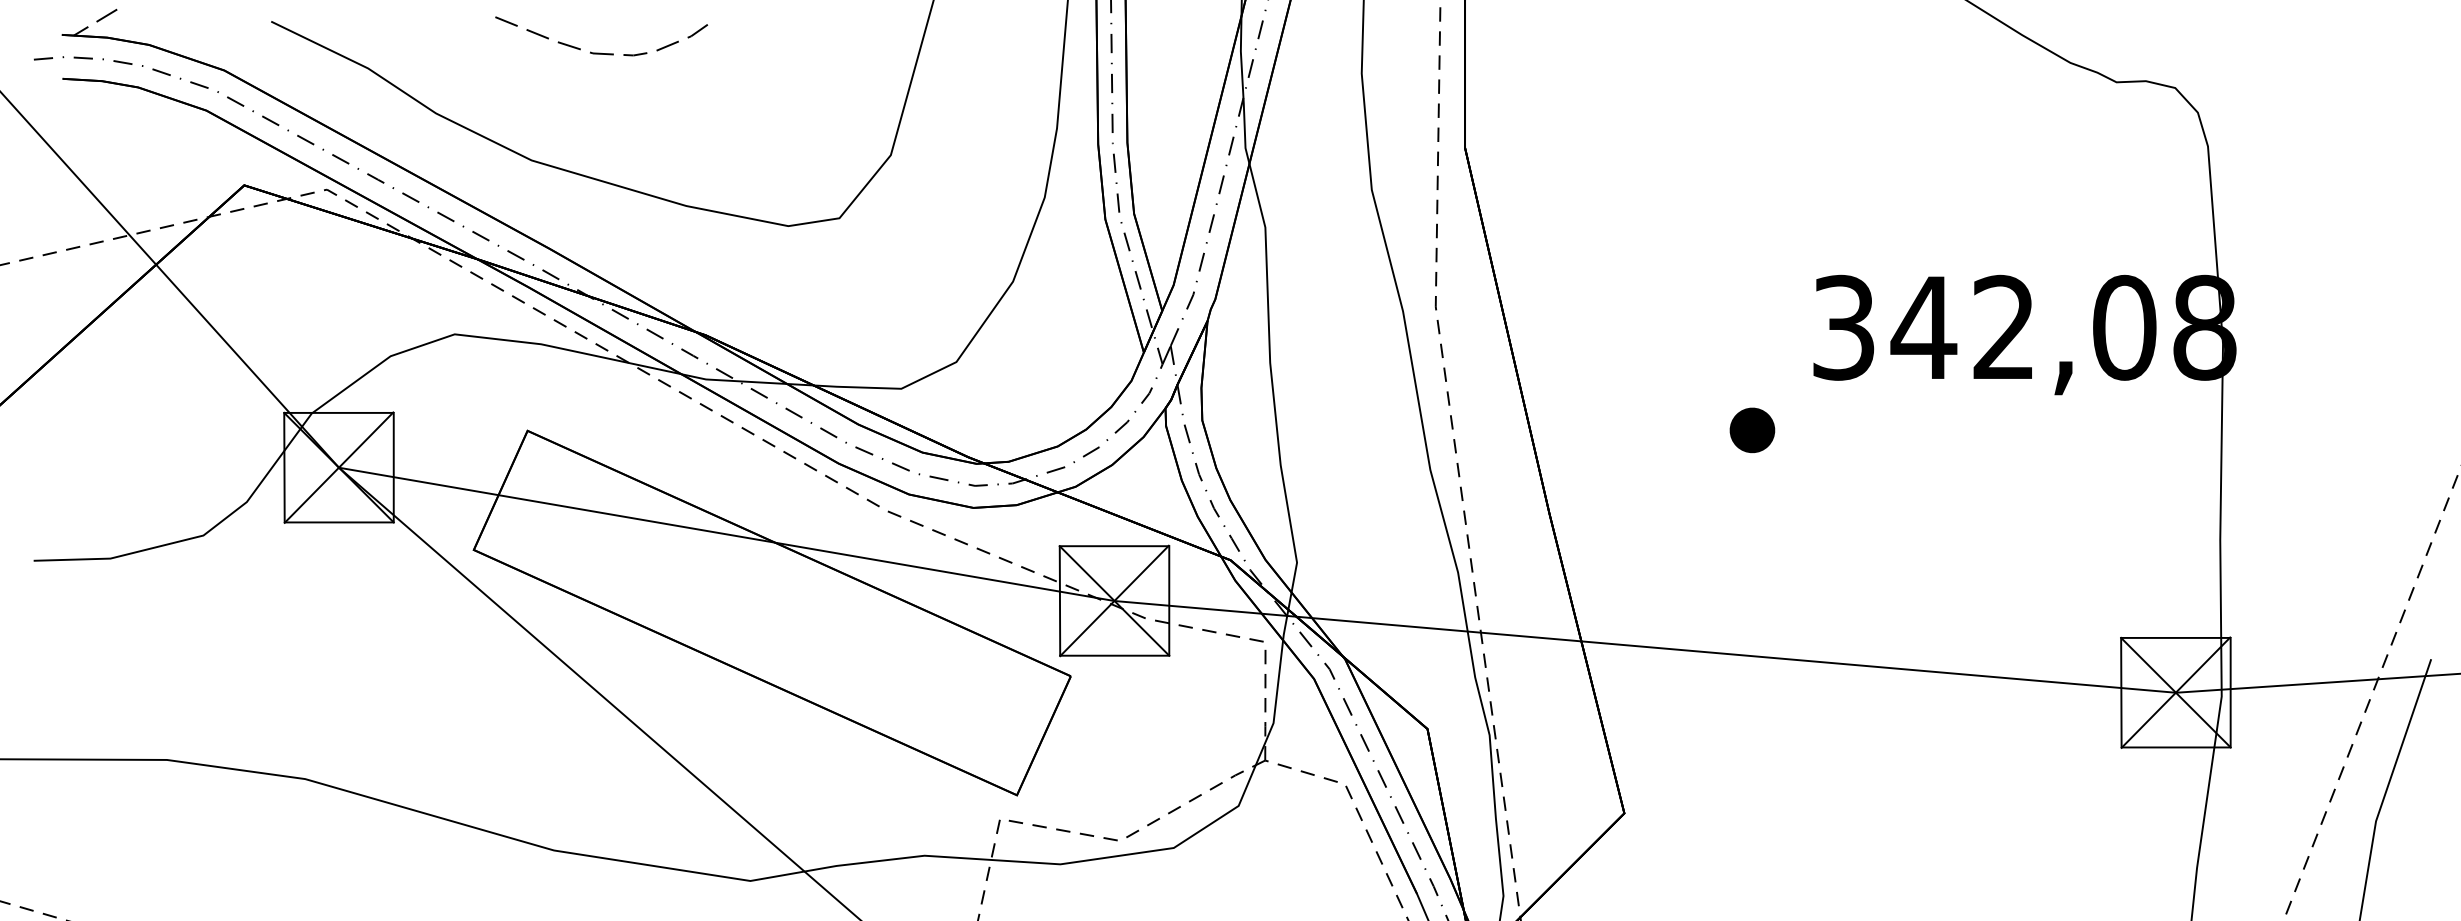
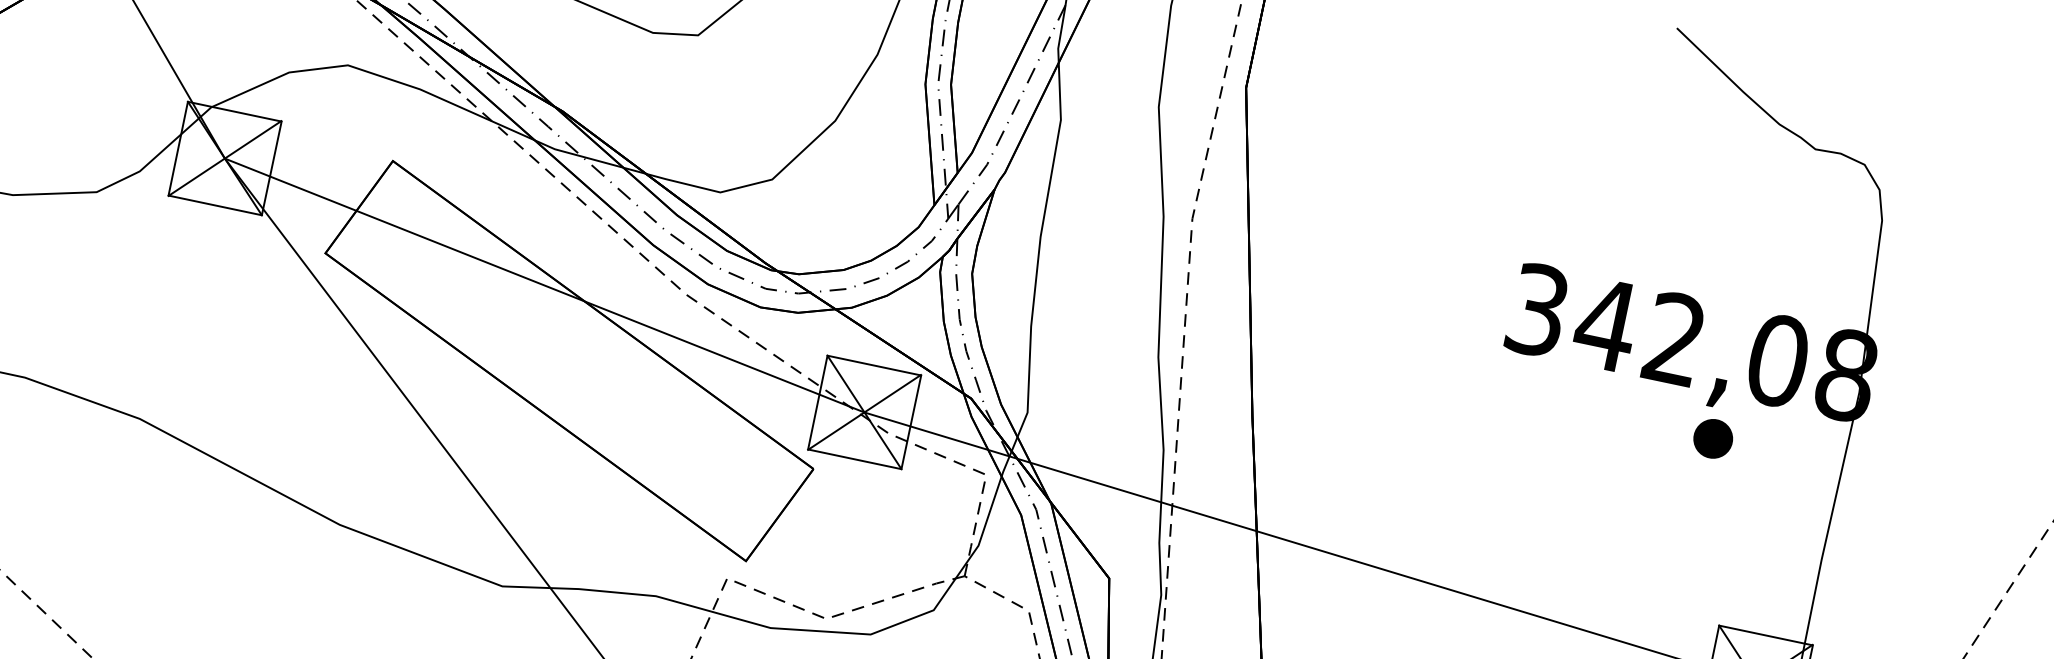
part: (1752, 430) -> (1713, 438), moved

